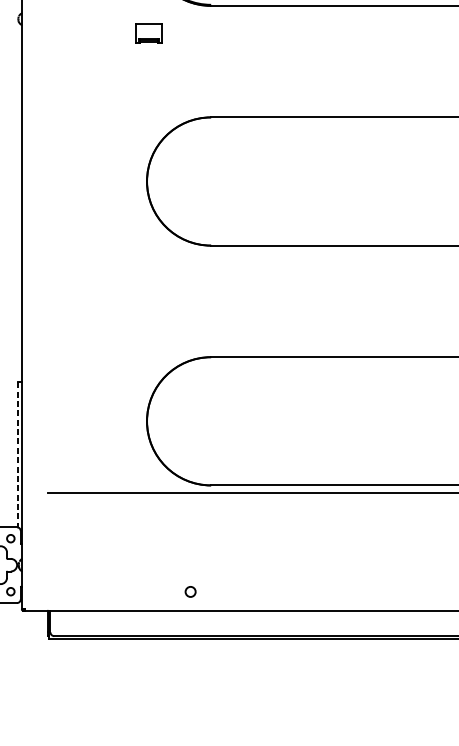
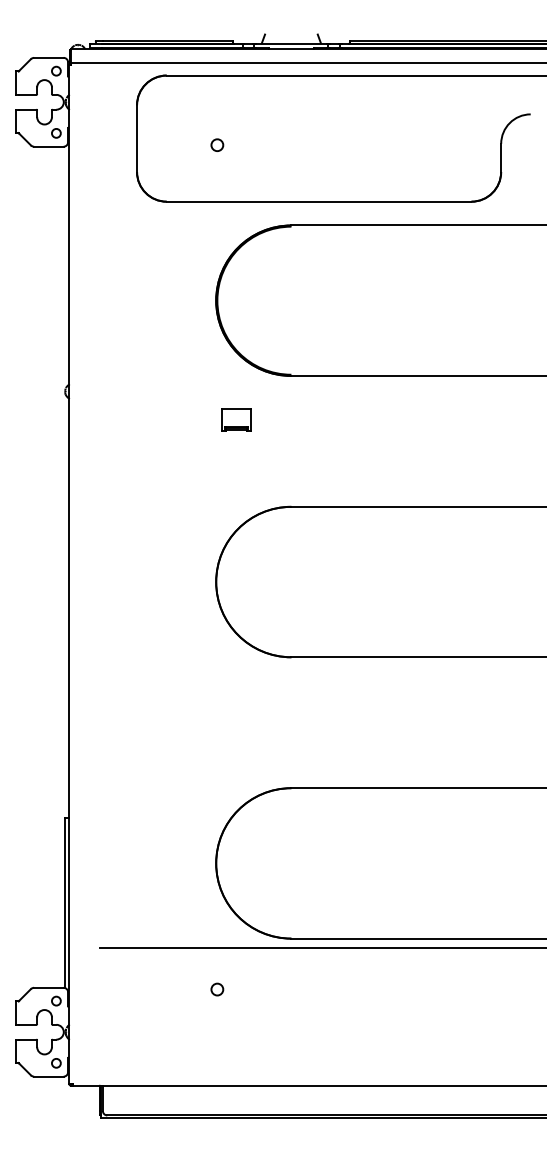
part: (148, 32) -> (236, 419), moved
line: (17, 455) -> (64, 903), dashed -> solid
circle: (190, 591) -> (217, 989), moved

